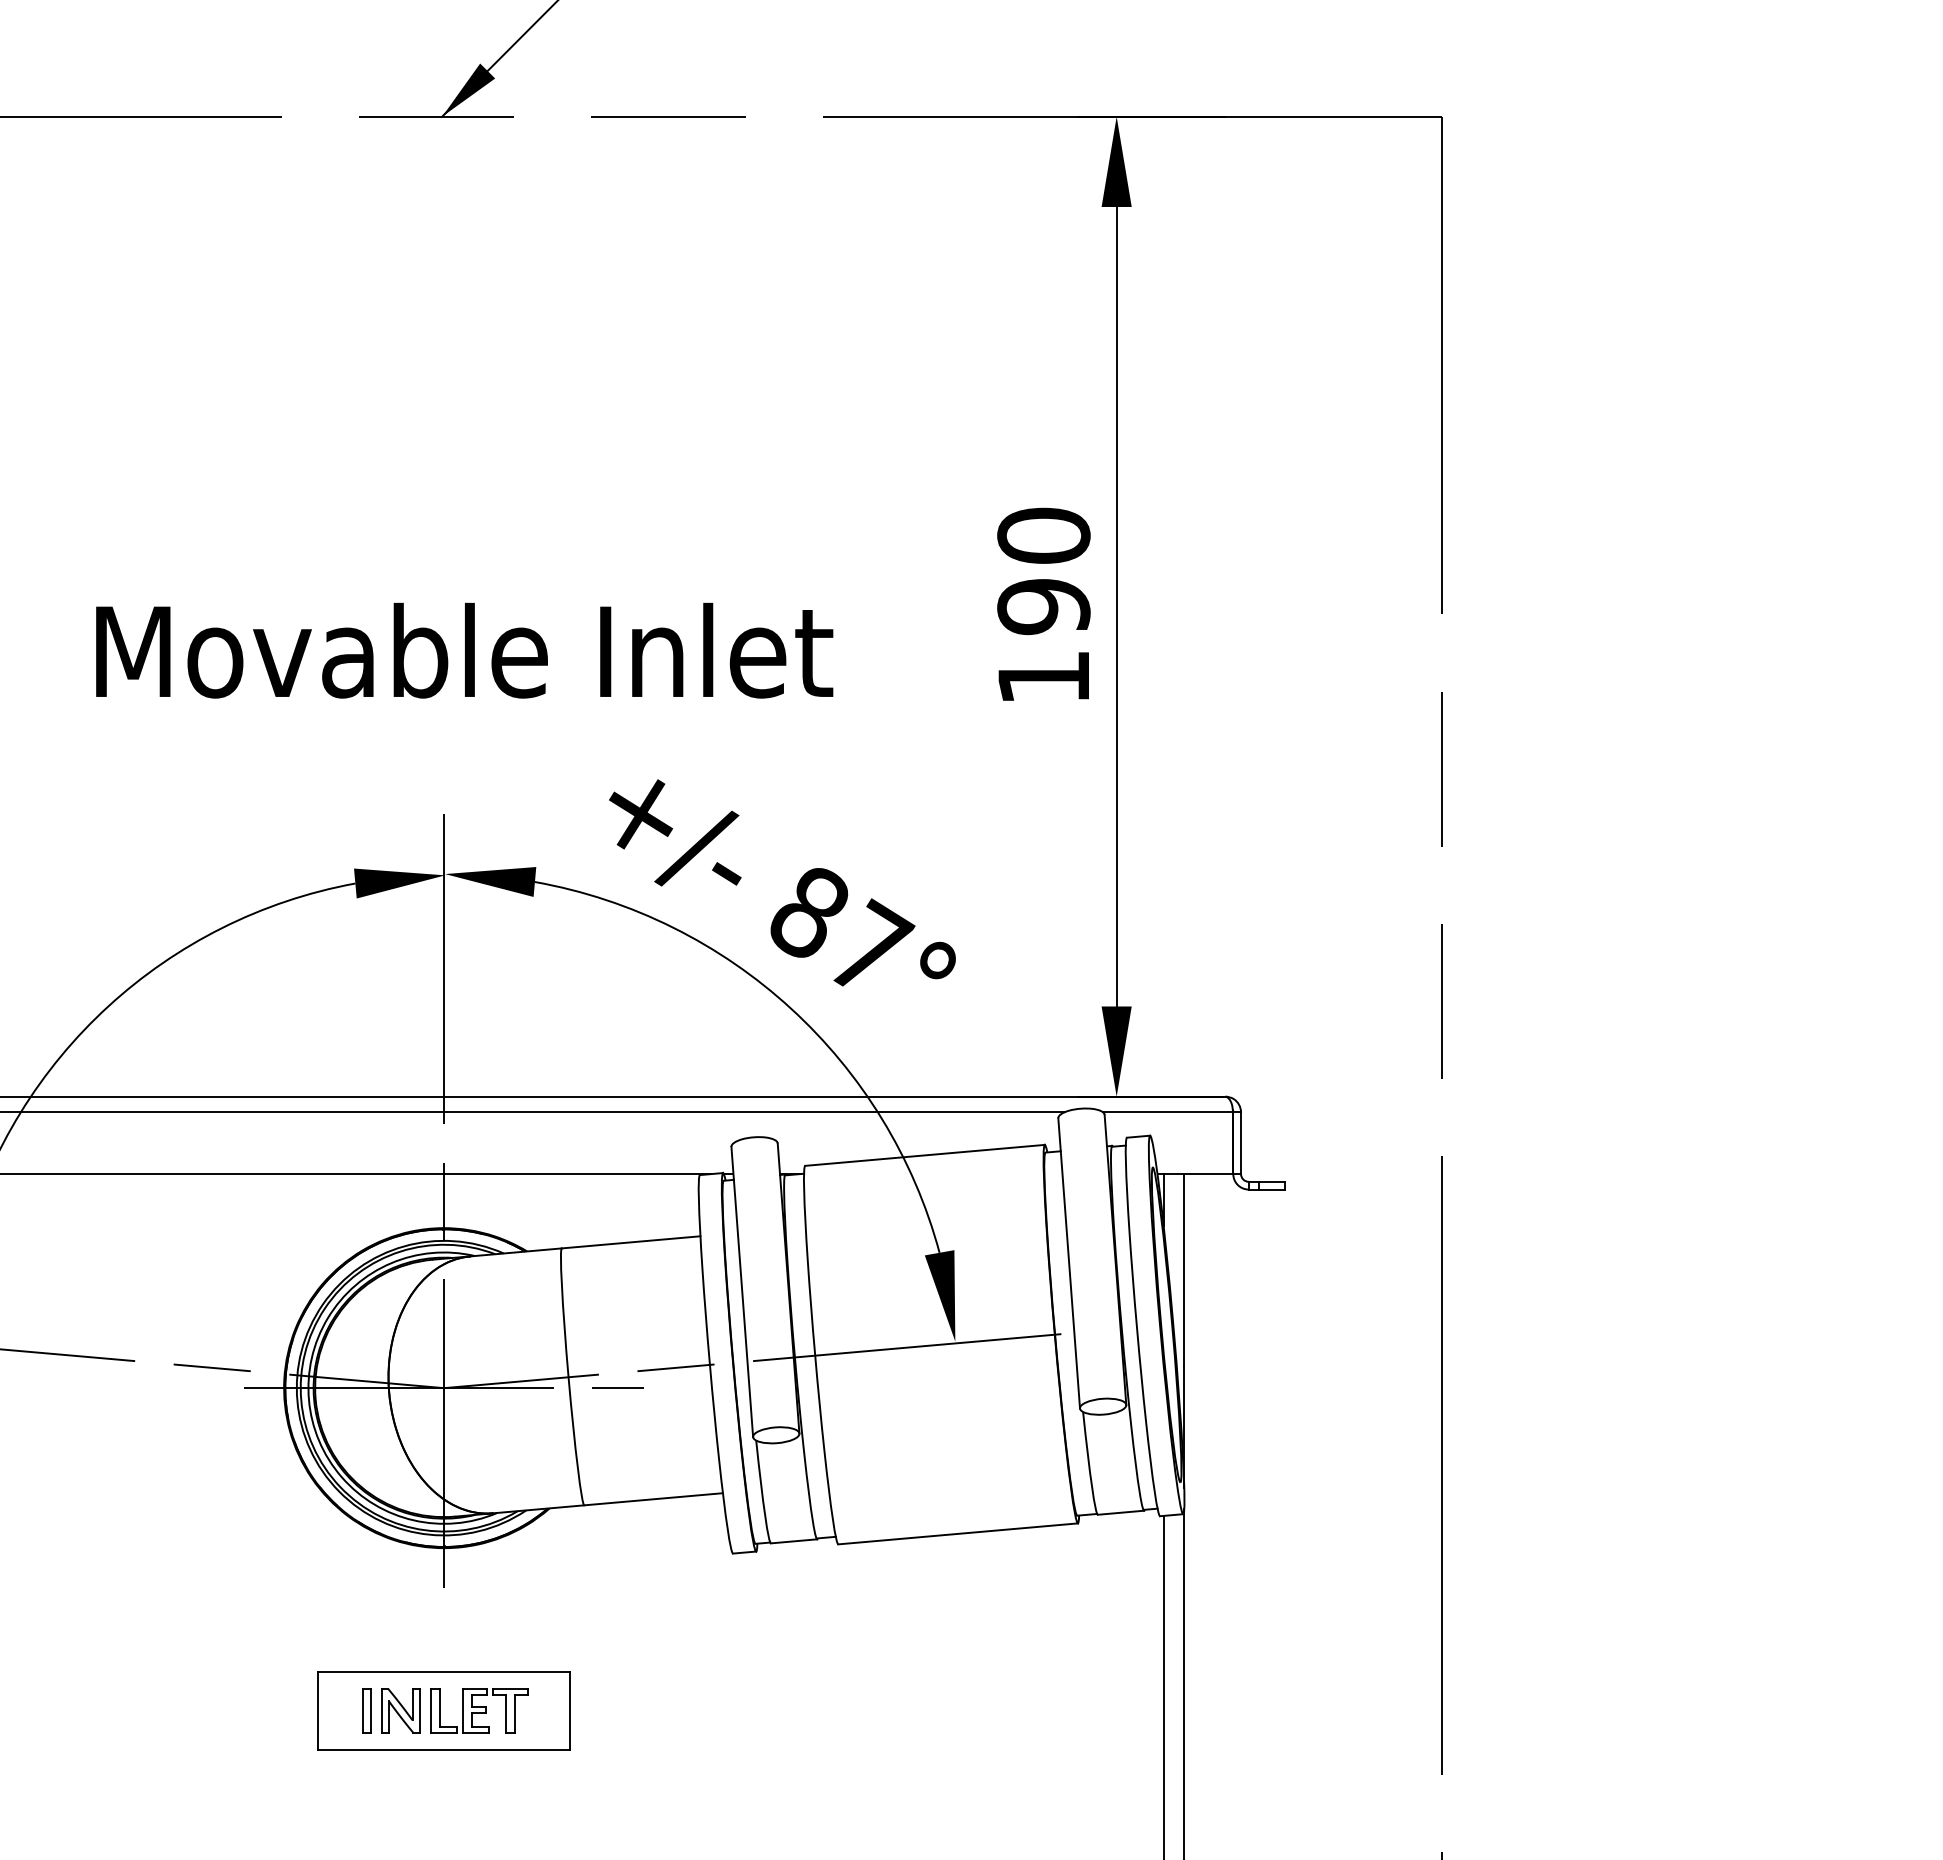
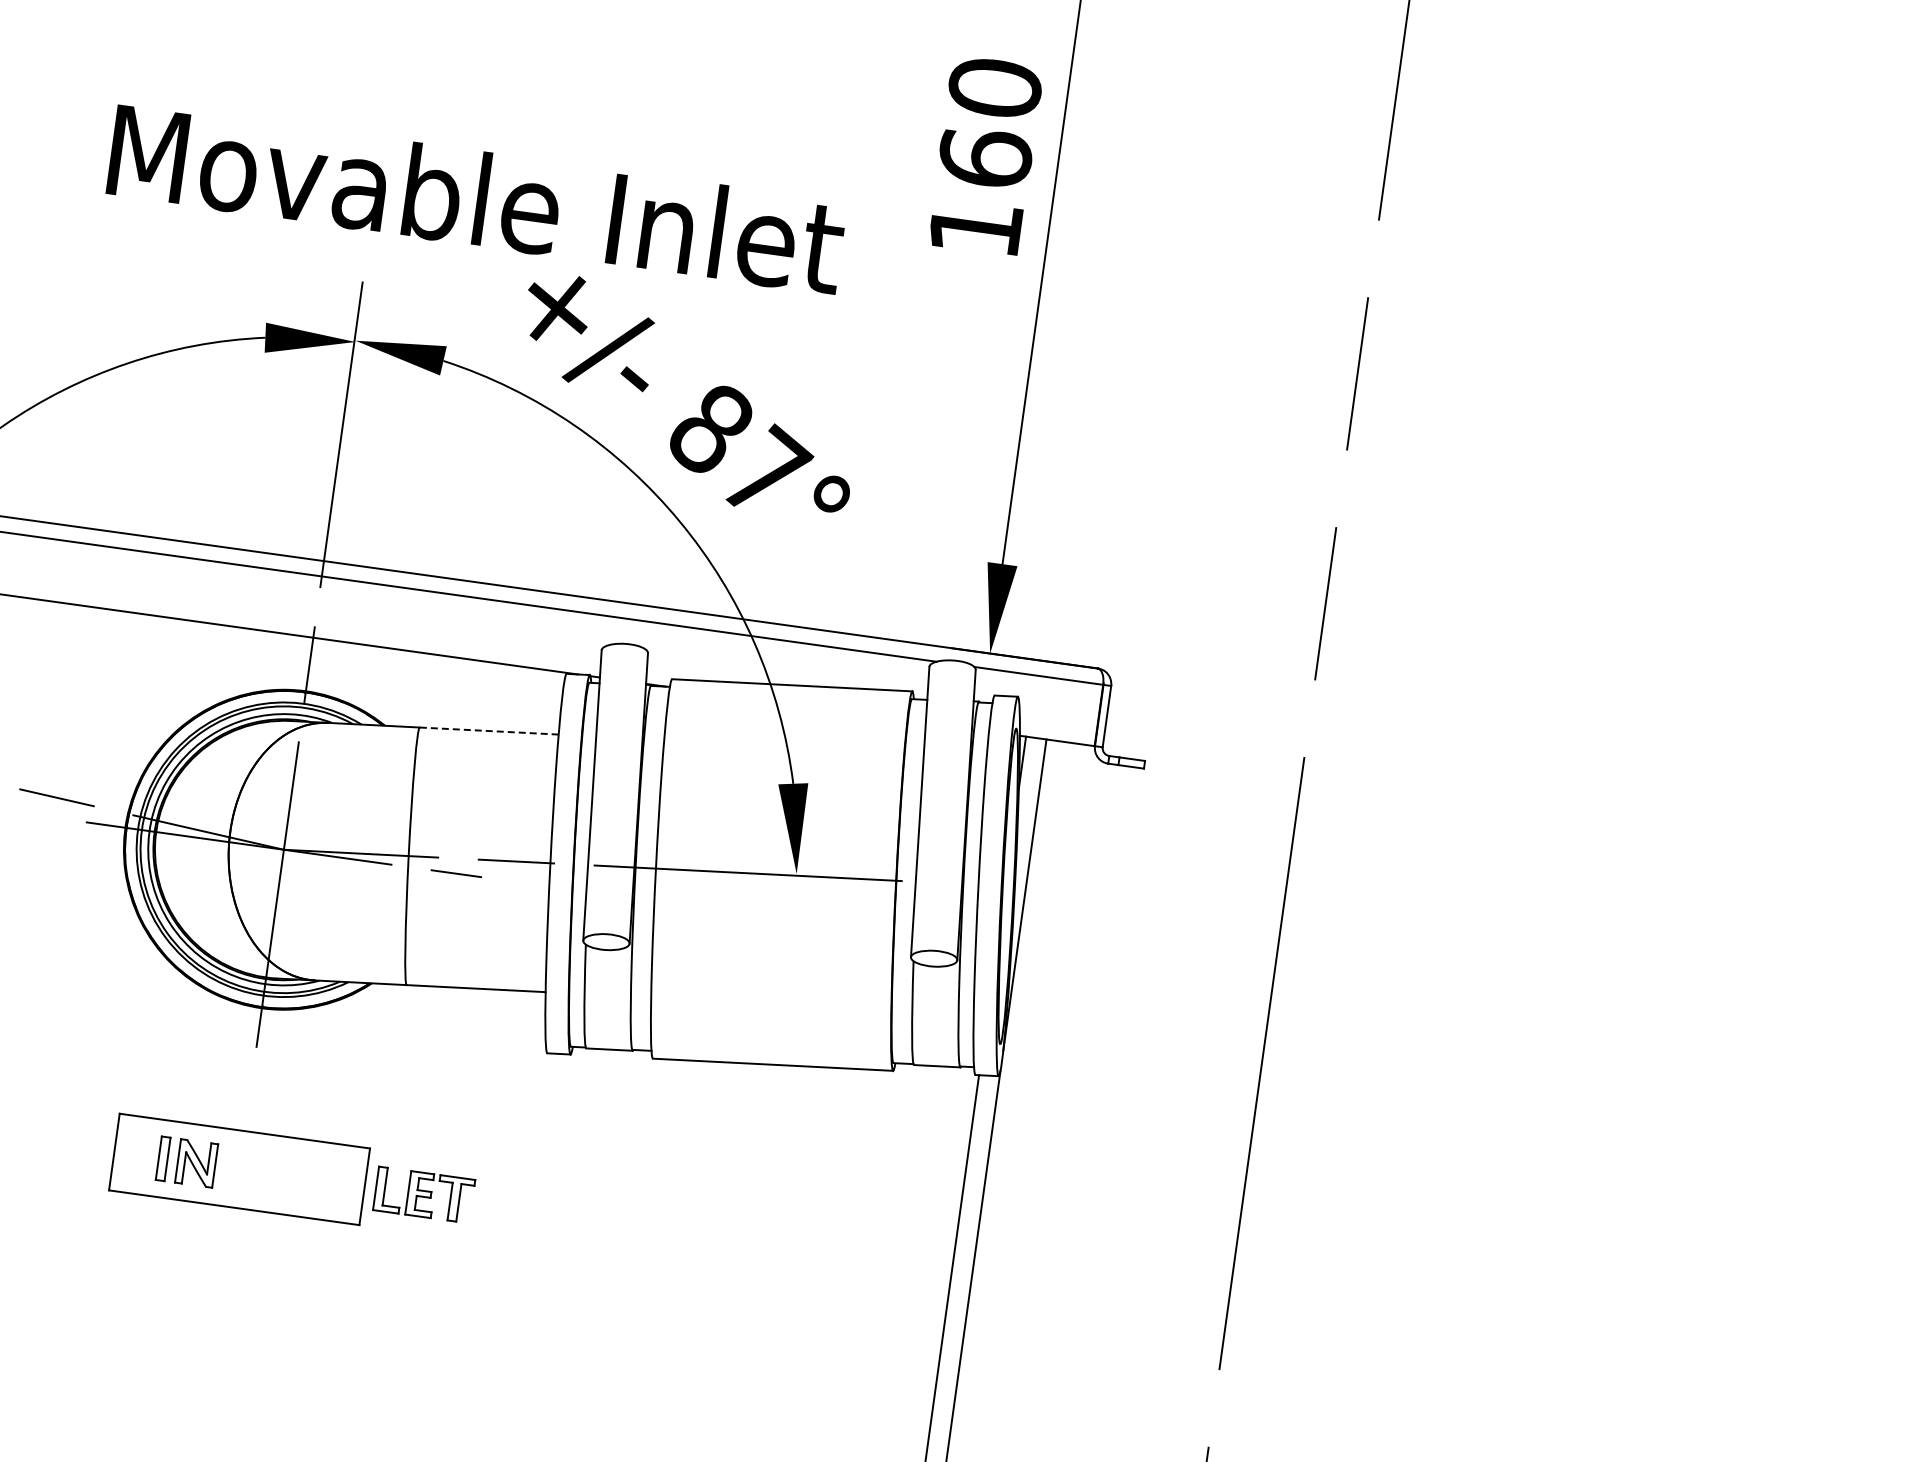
text: (1043, 606) -> (985, 157), 190 -> 160
text: (464, 650) -> (476, 198), moved
line: (631, 1242) -> (489, 731), solid -> dashed
part: (479, 1710) -> (424, 1194), moved

